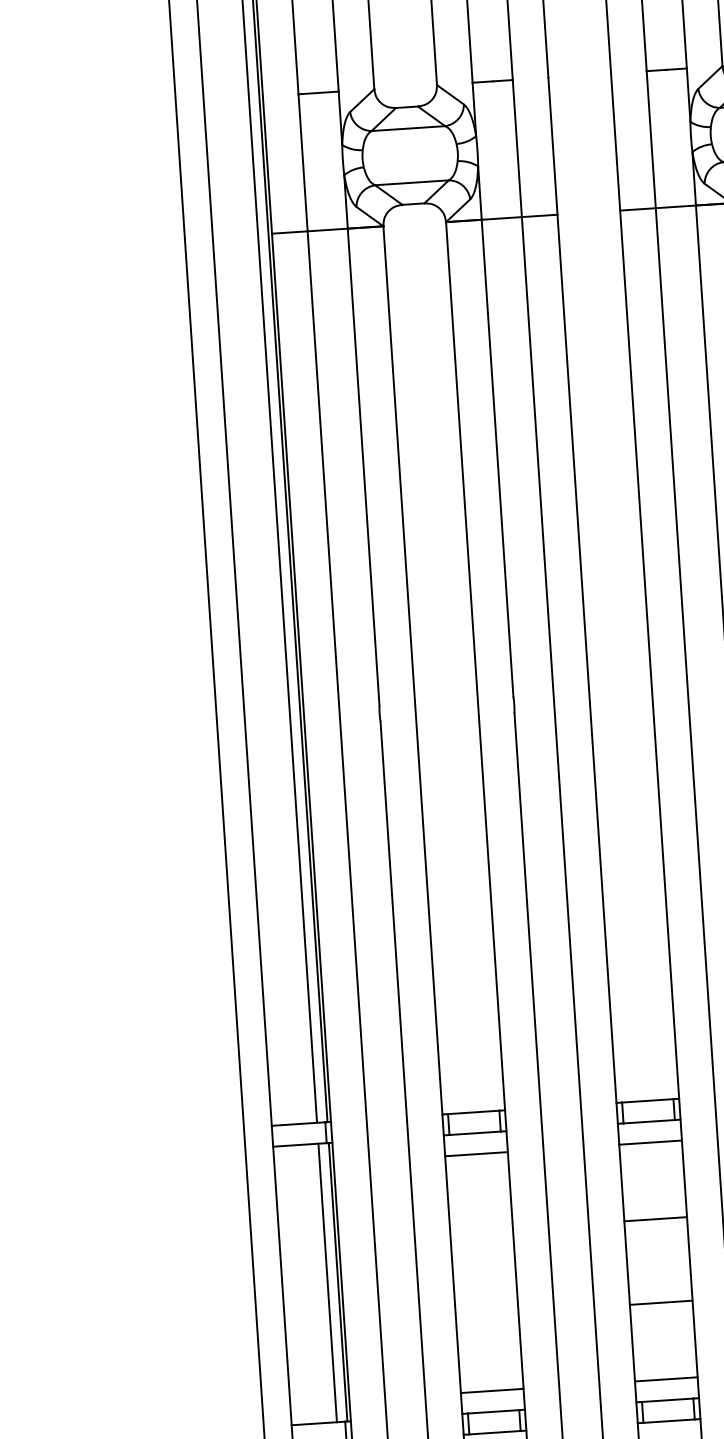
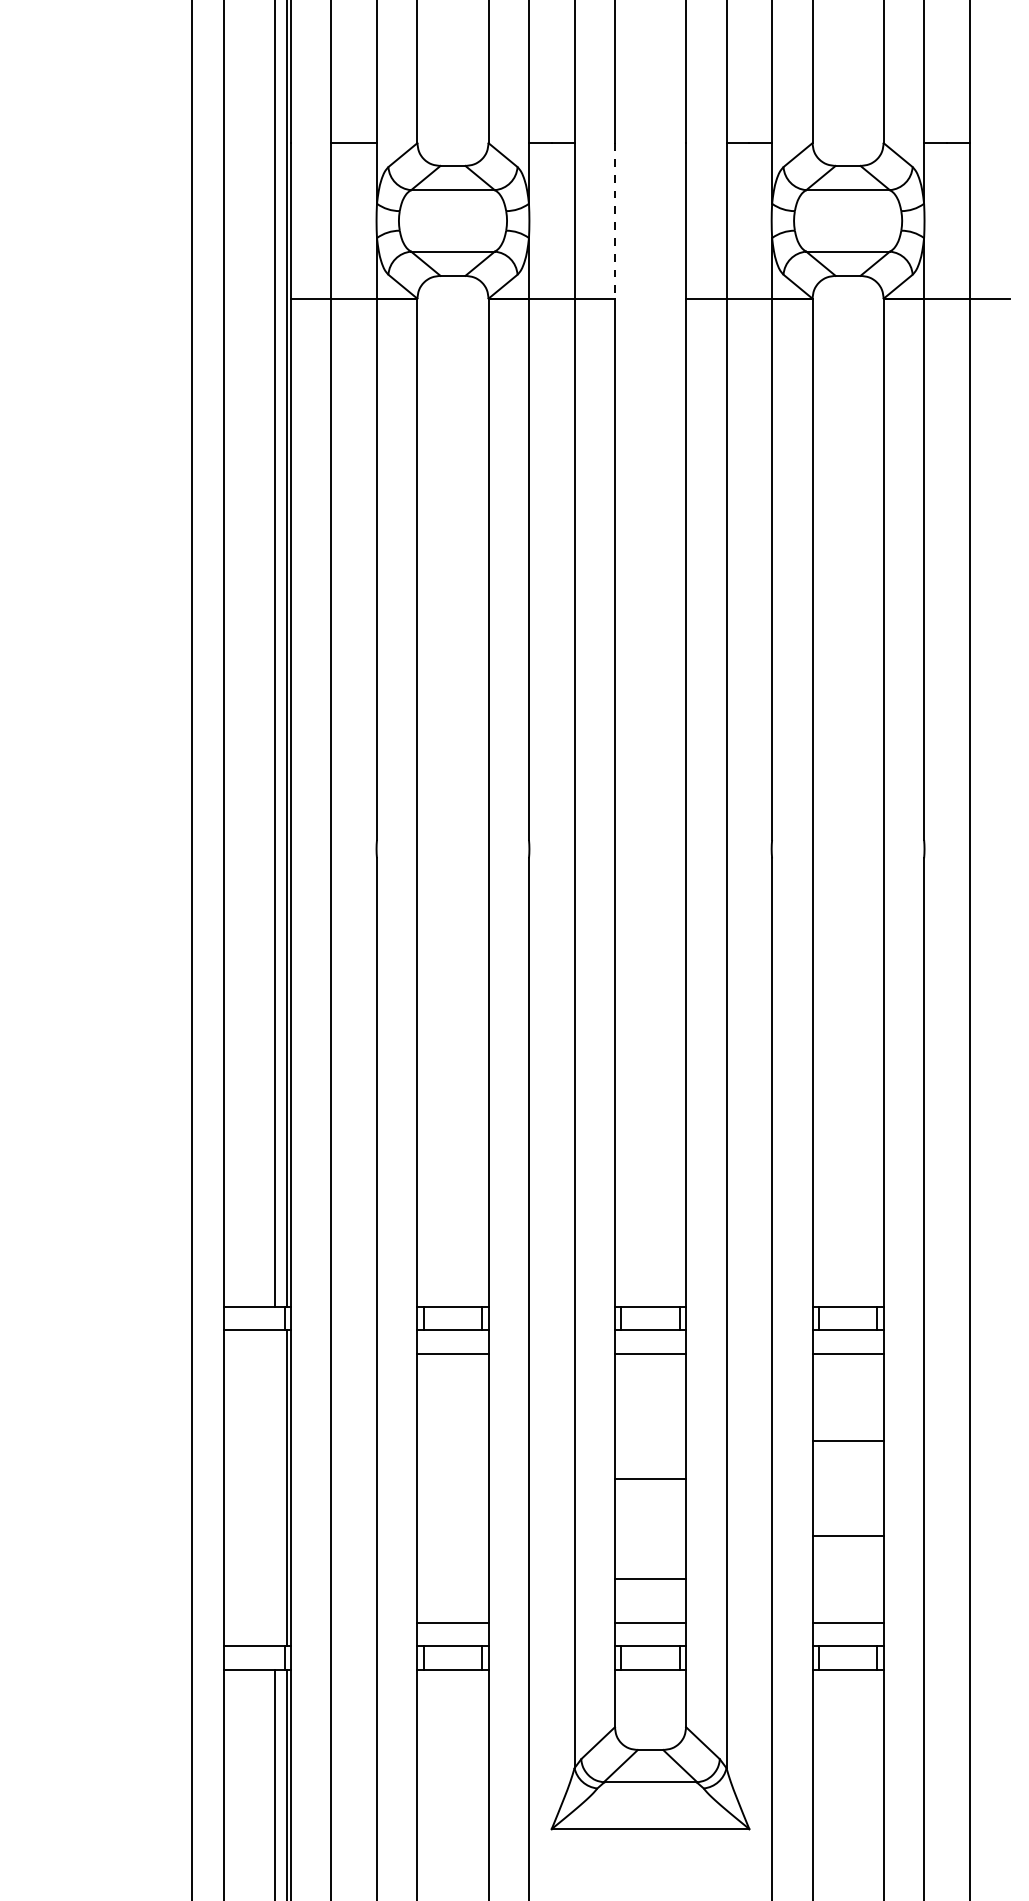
line: (552, 145) -> (614, 220), solid -> dashed
line: (655, 1219) -> (650, 1479), moved
line: (327, 1283) -> (275, 1488), removed
line: (661, 1302) -> (650, 1578), moved

